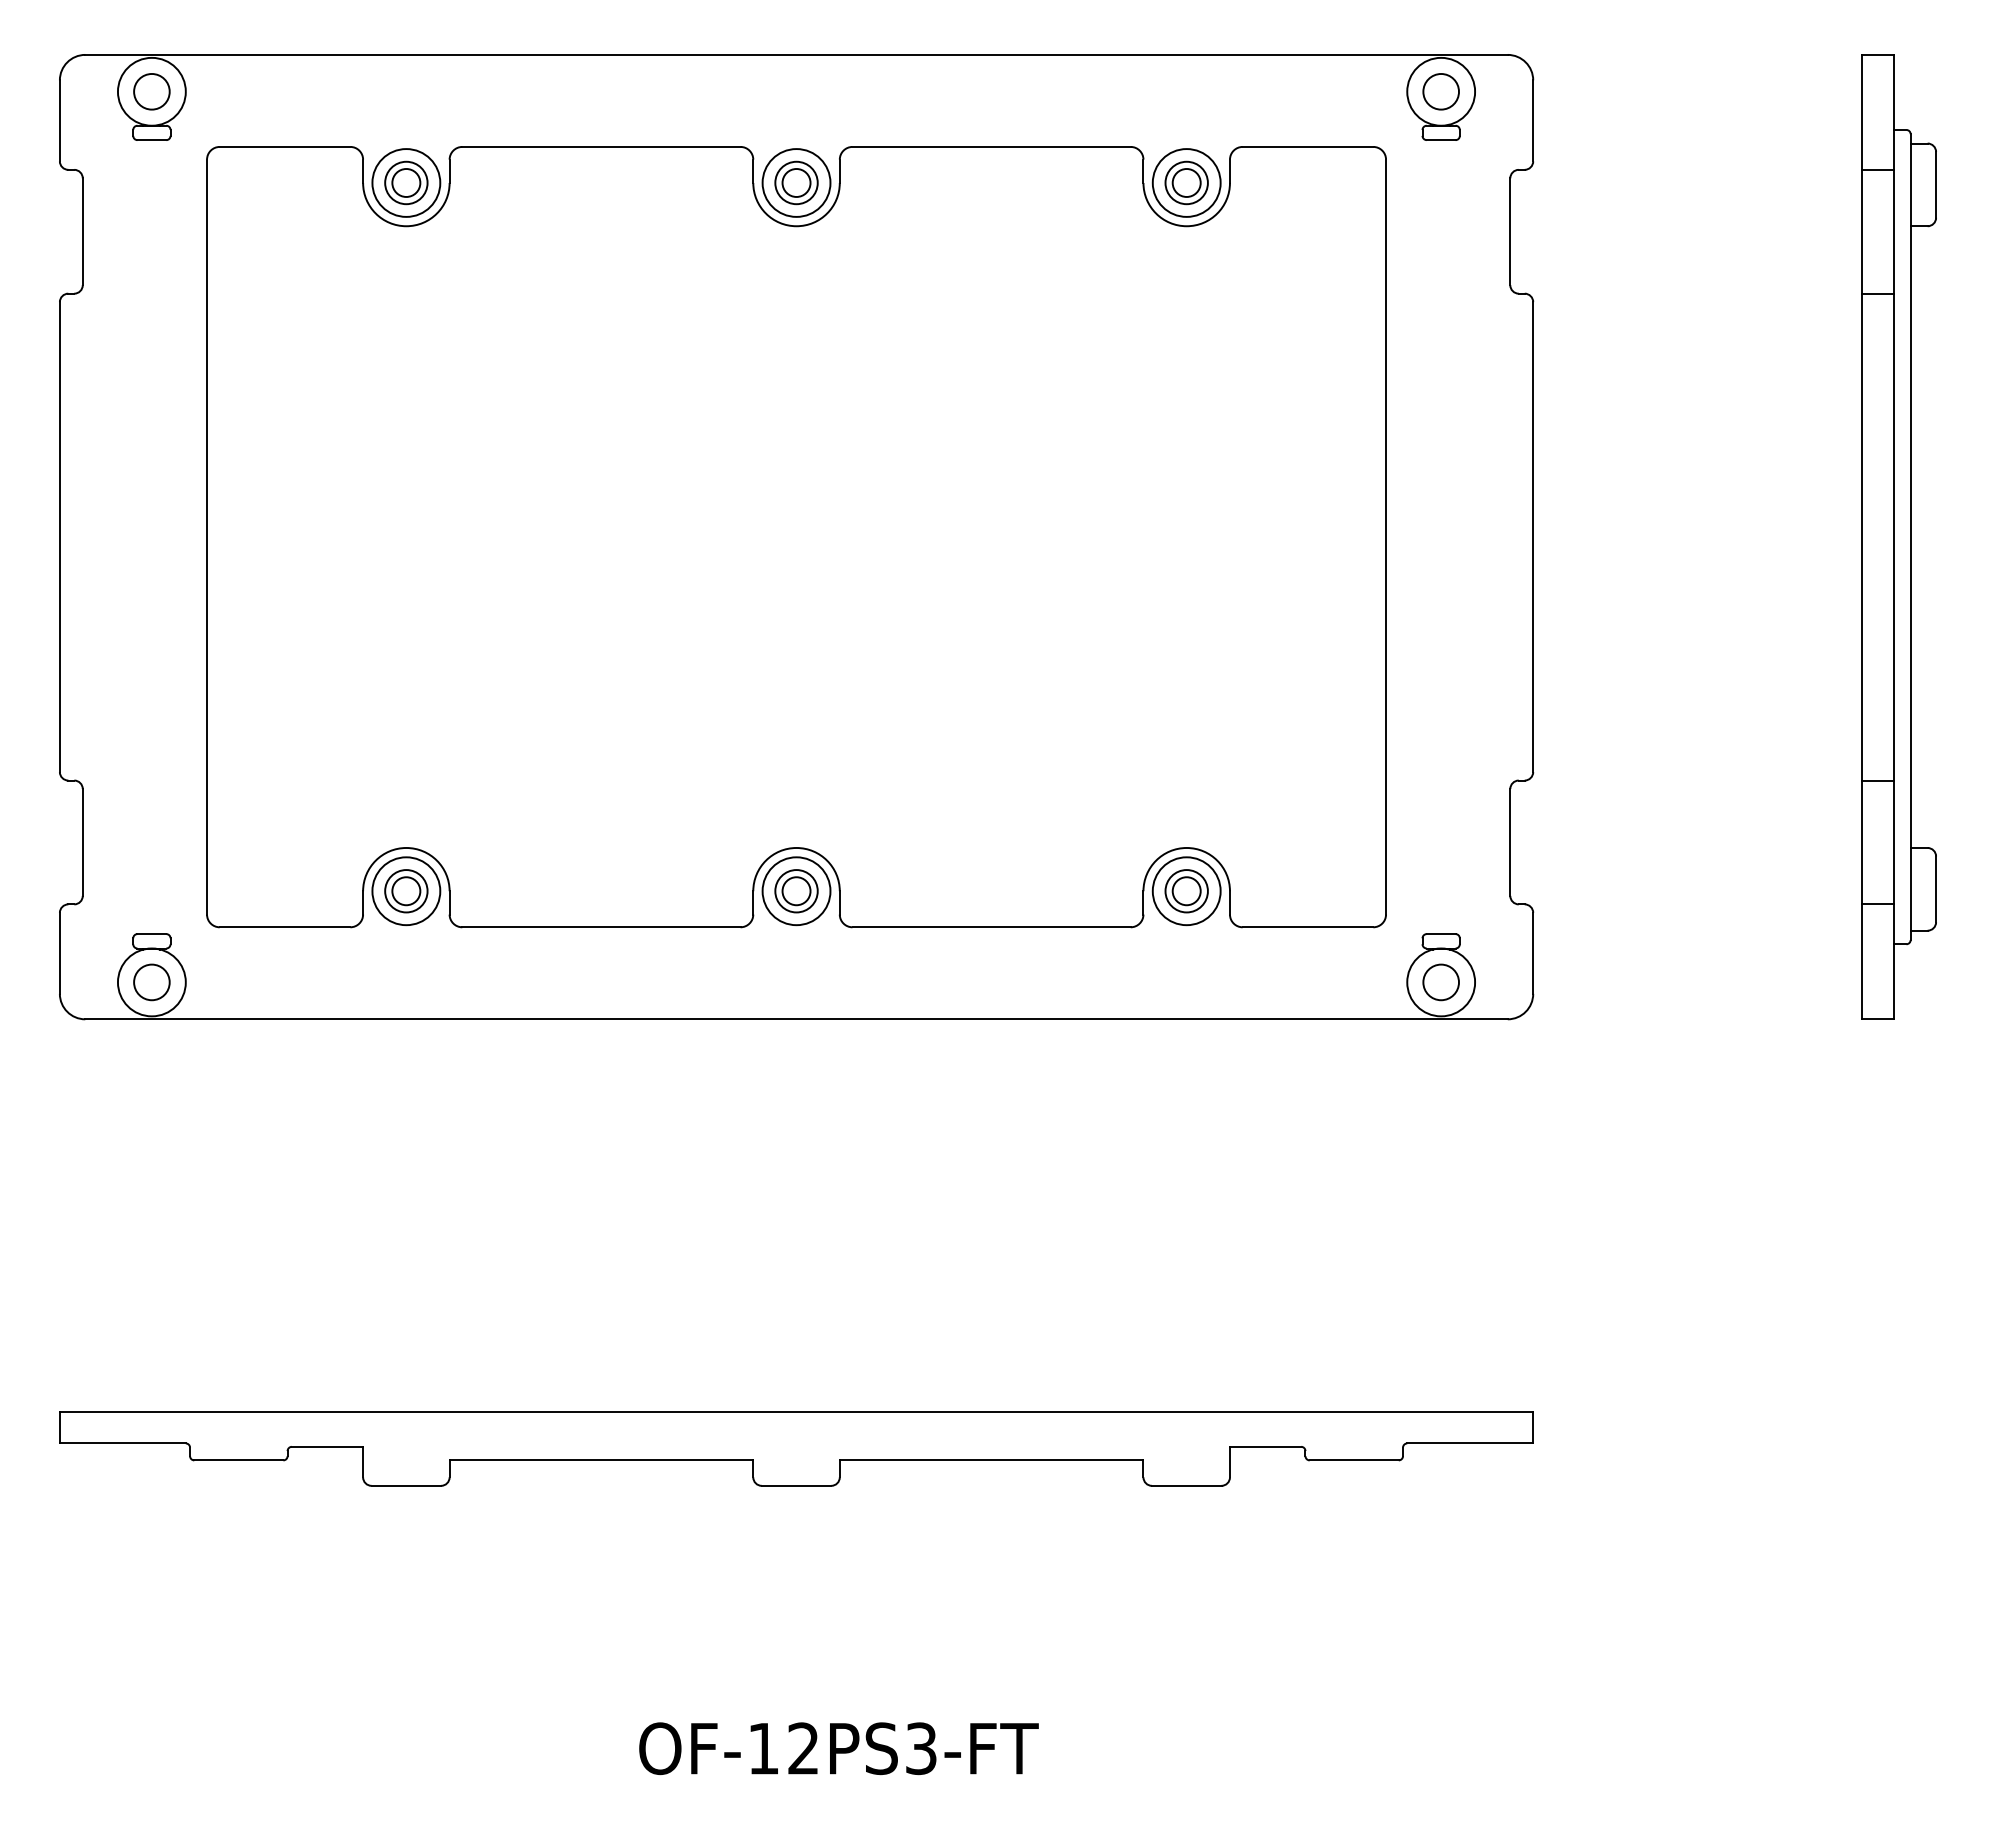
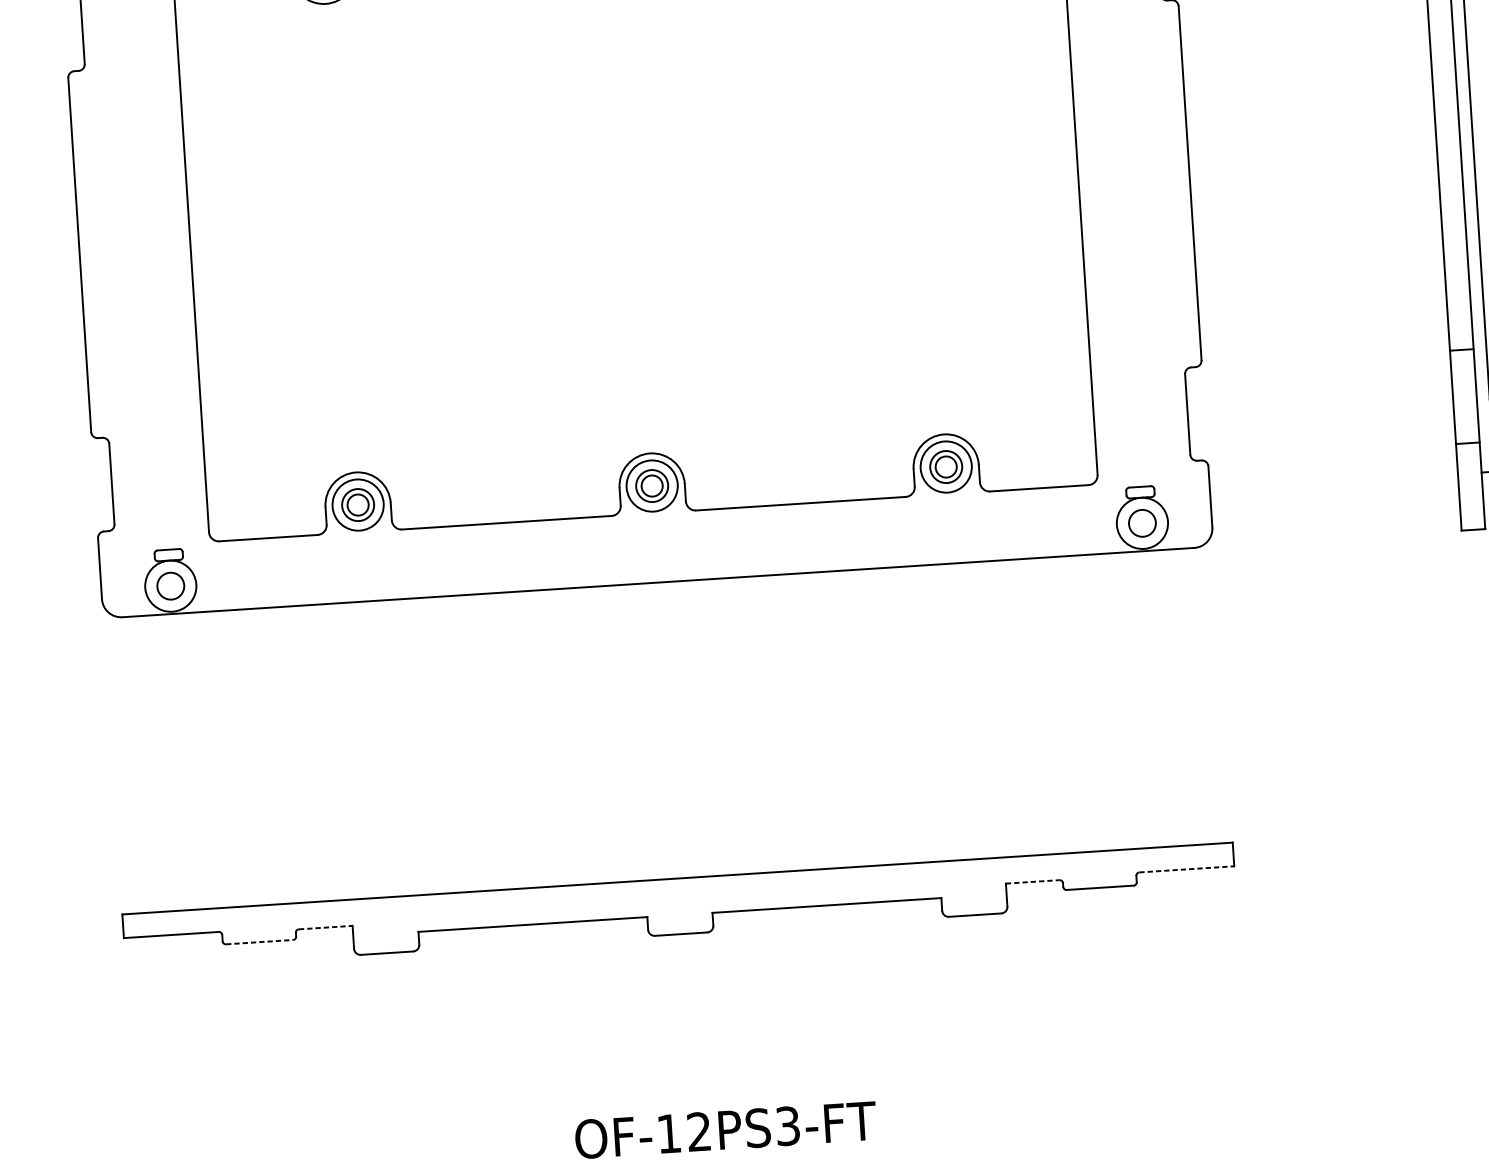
line: (1470, 1443) -> (1187, 869), solid -> dashed
line: (327, 1446) -> (325, 927), solid -> dashed
line: (1265, 1446) -> (1032, 881), solid -> dashed
line: (238, 1460) -> (259, 942), solid -> dashed

